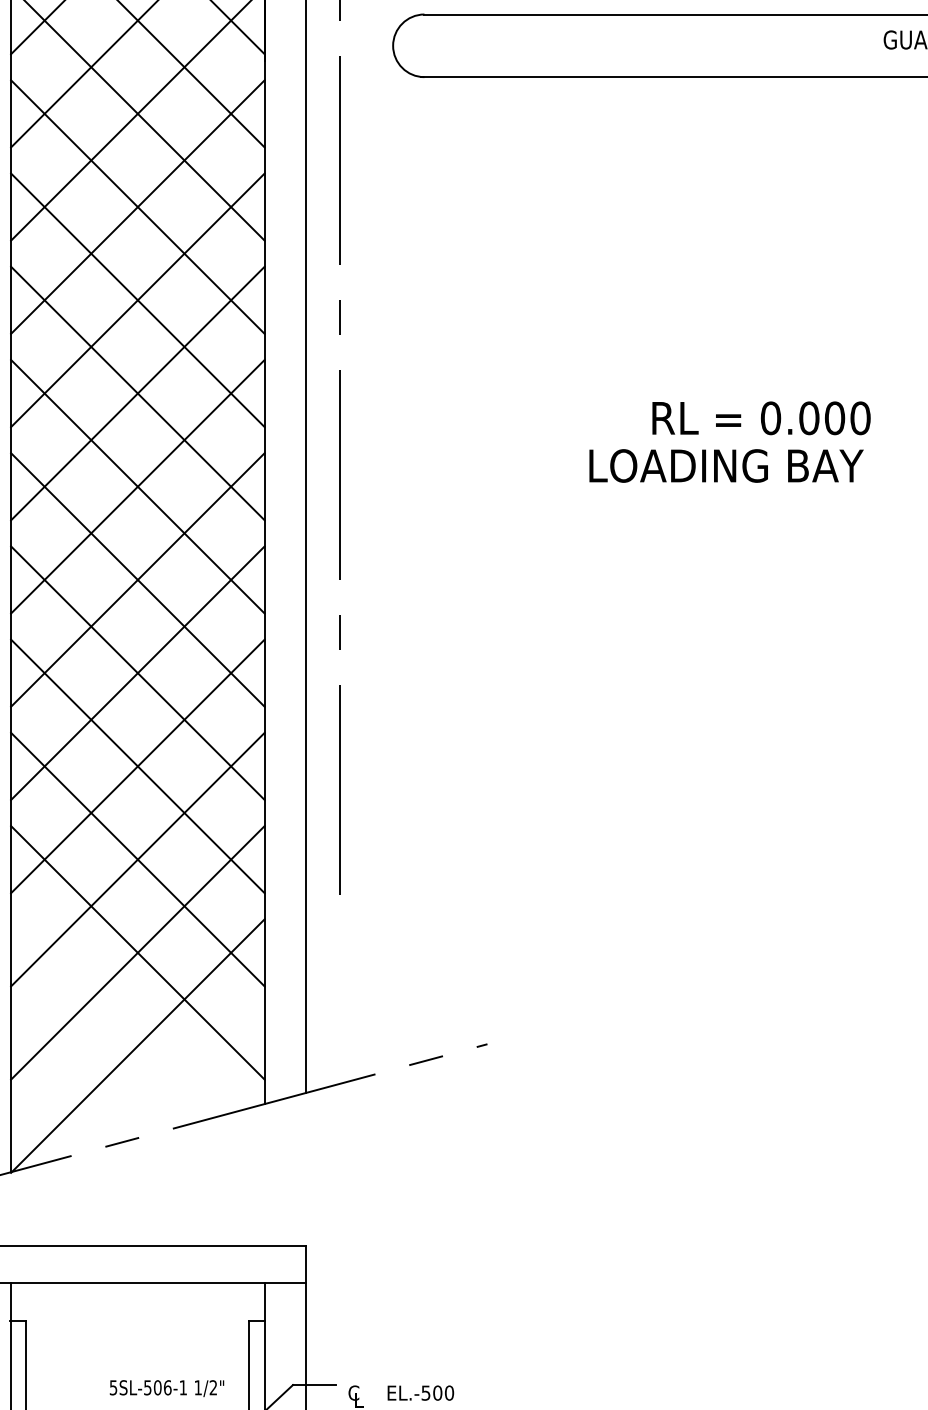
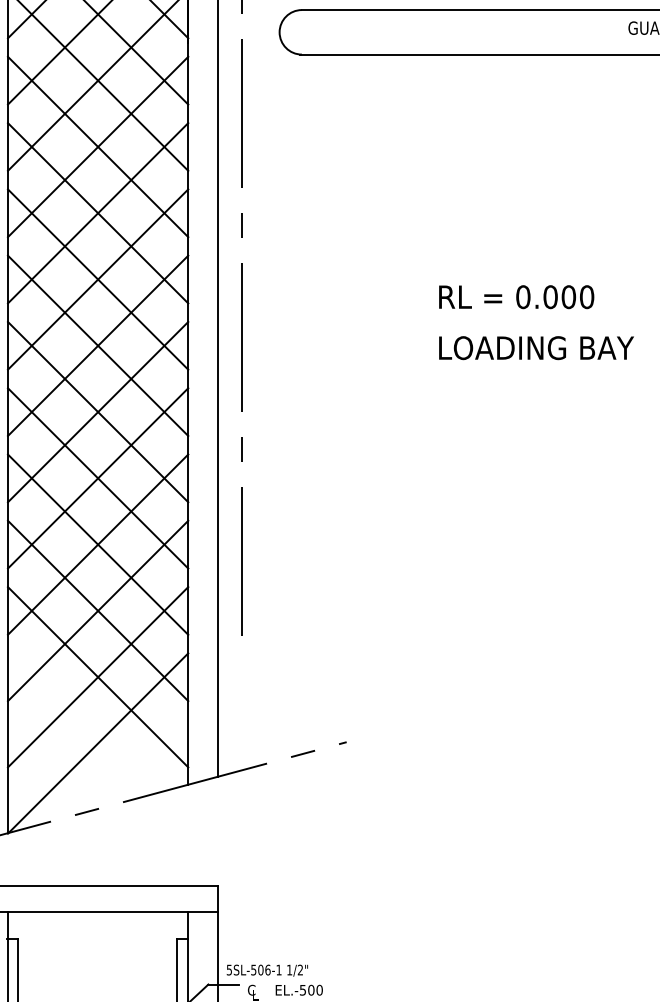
text: (761, 418) -> (516, 297), moved
text: (726, 465) -> (536, 347), moved
text: (166, 1388) -> (267, 970), moved

